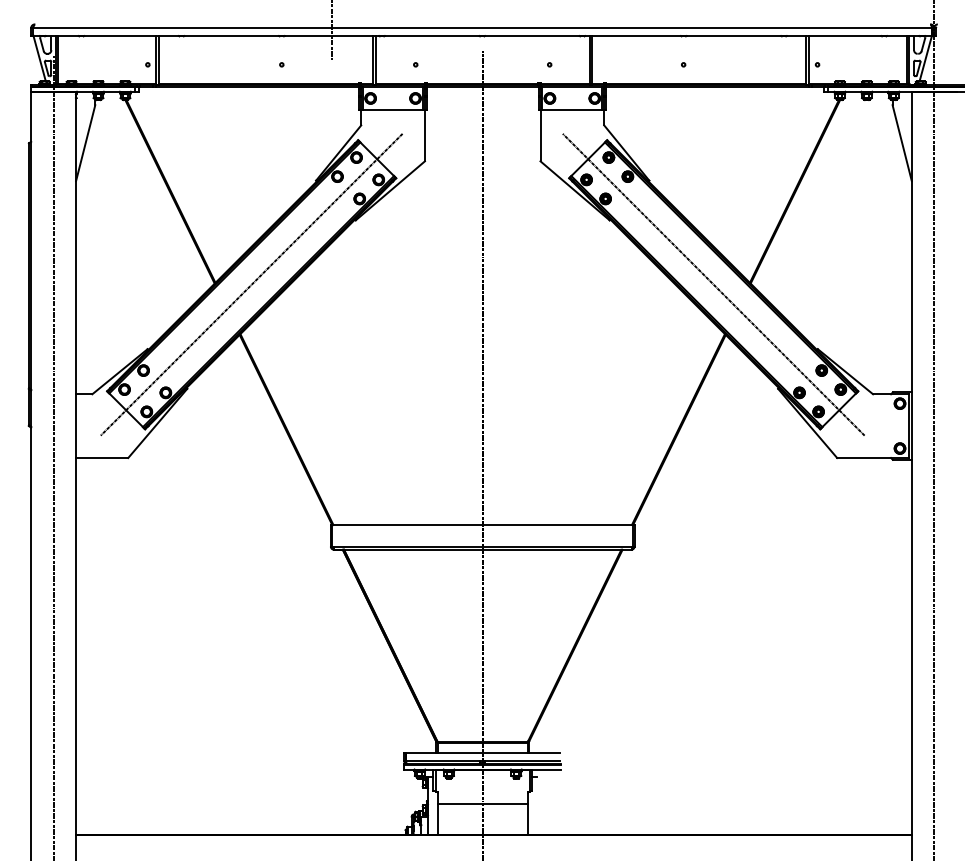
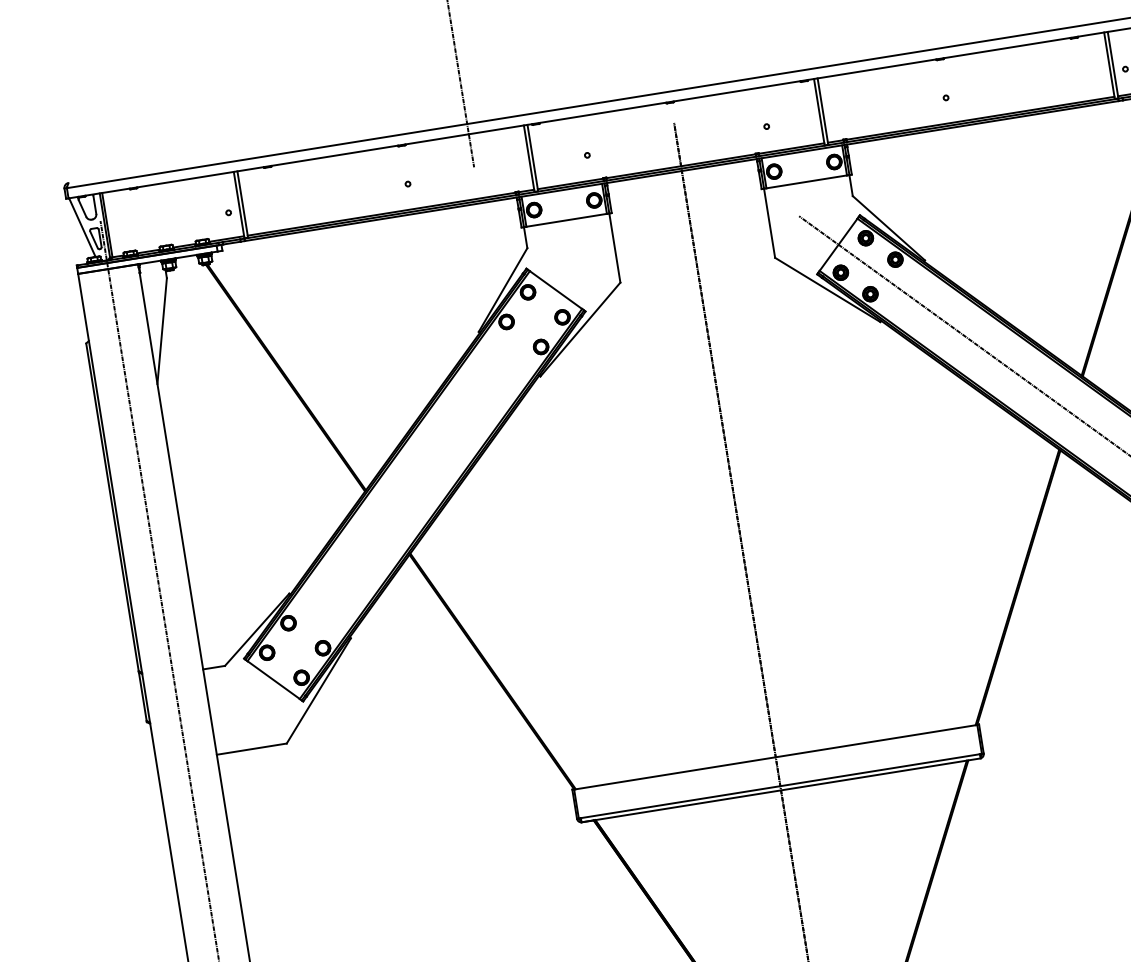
line: (251, 284) -> (414, 484), removed

